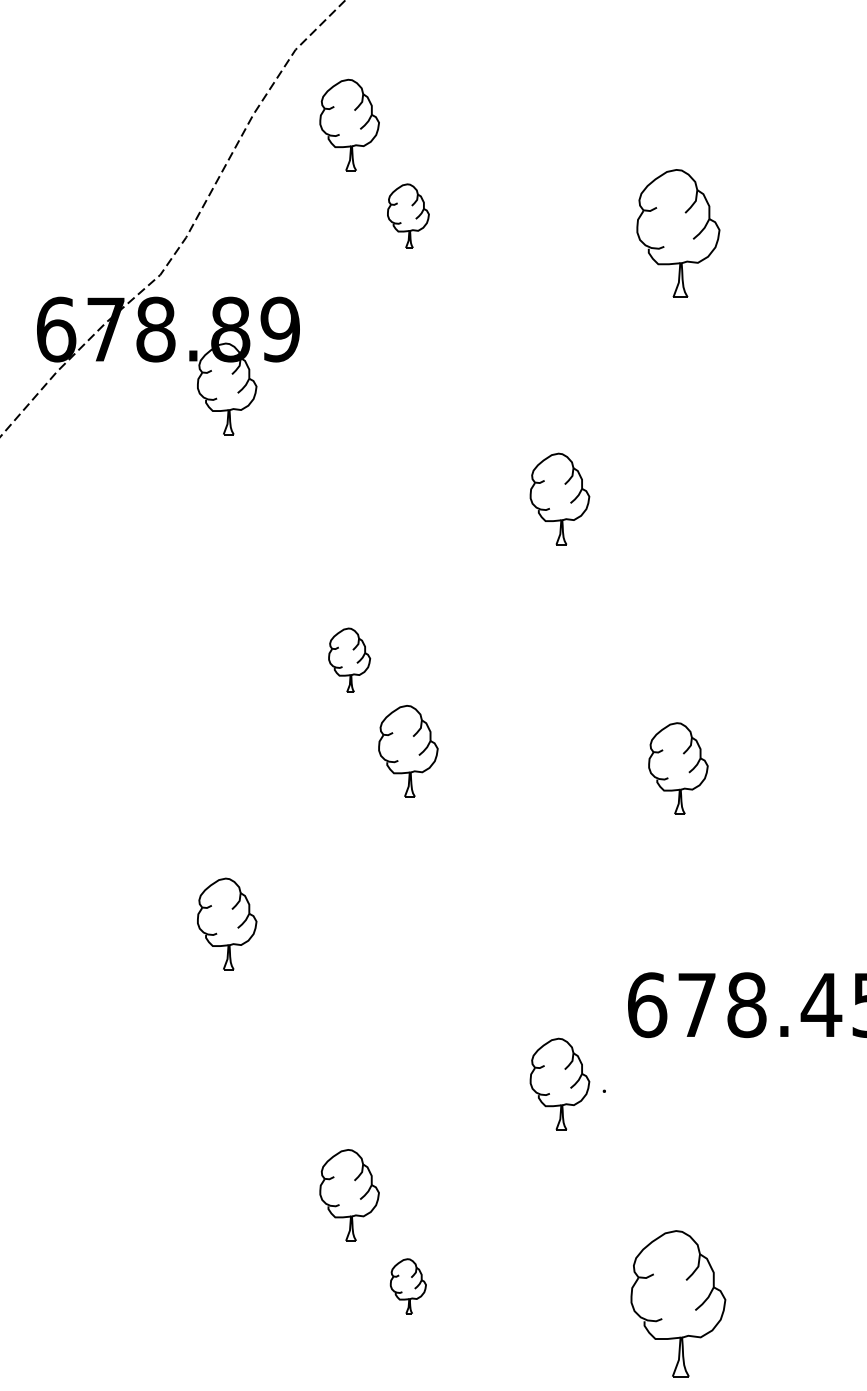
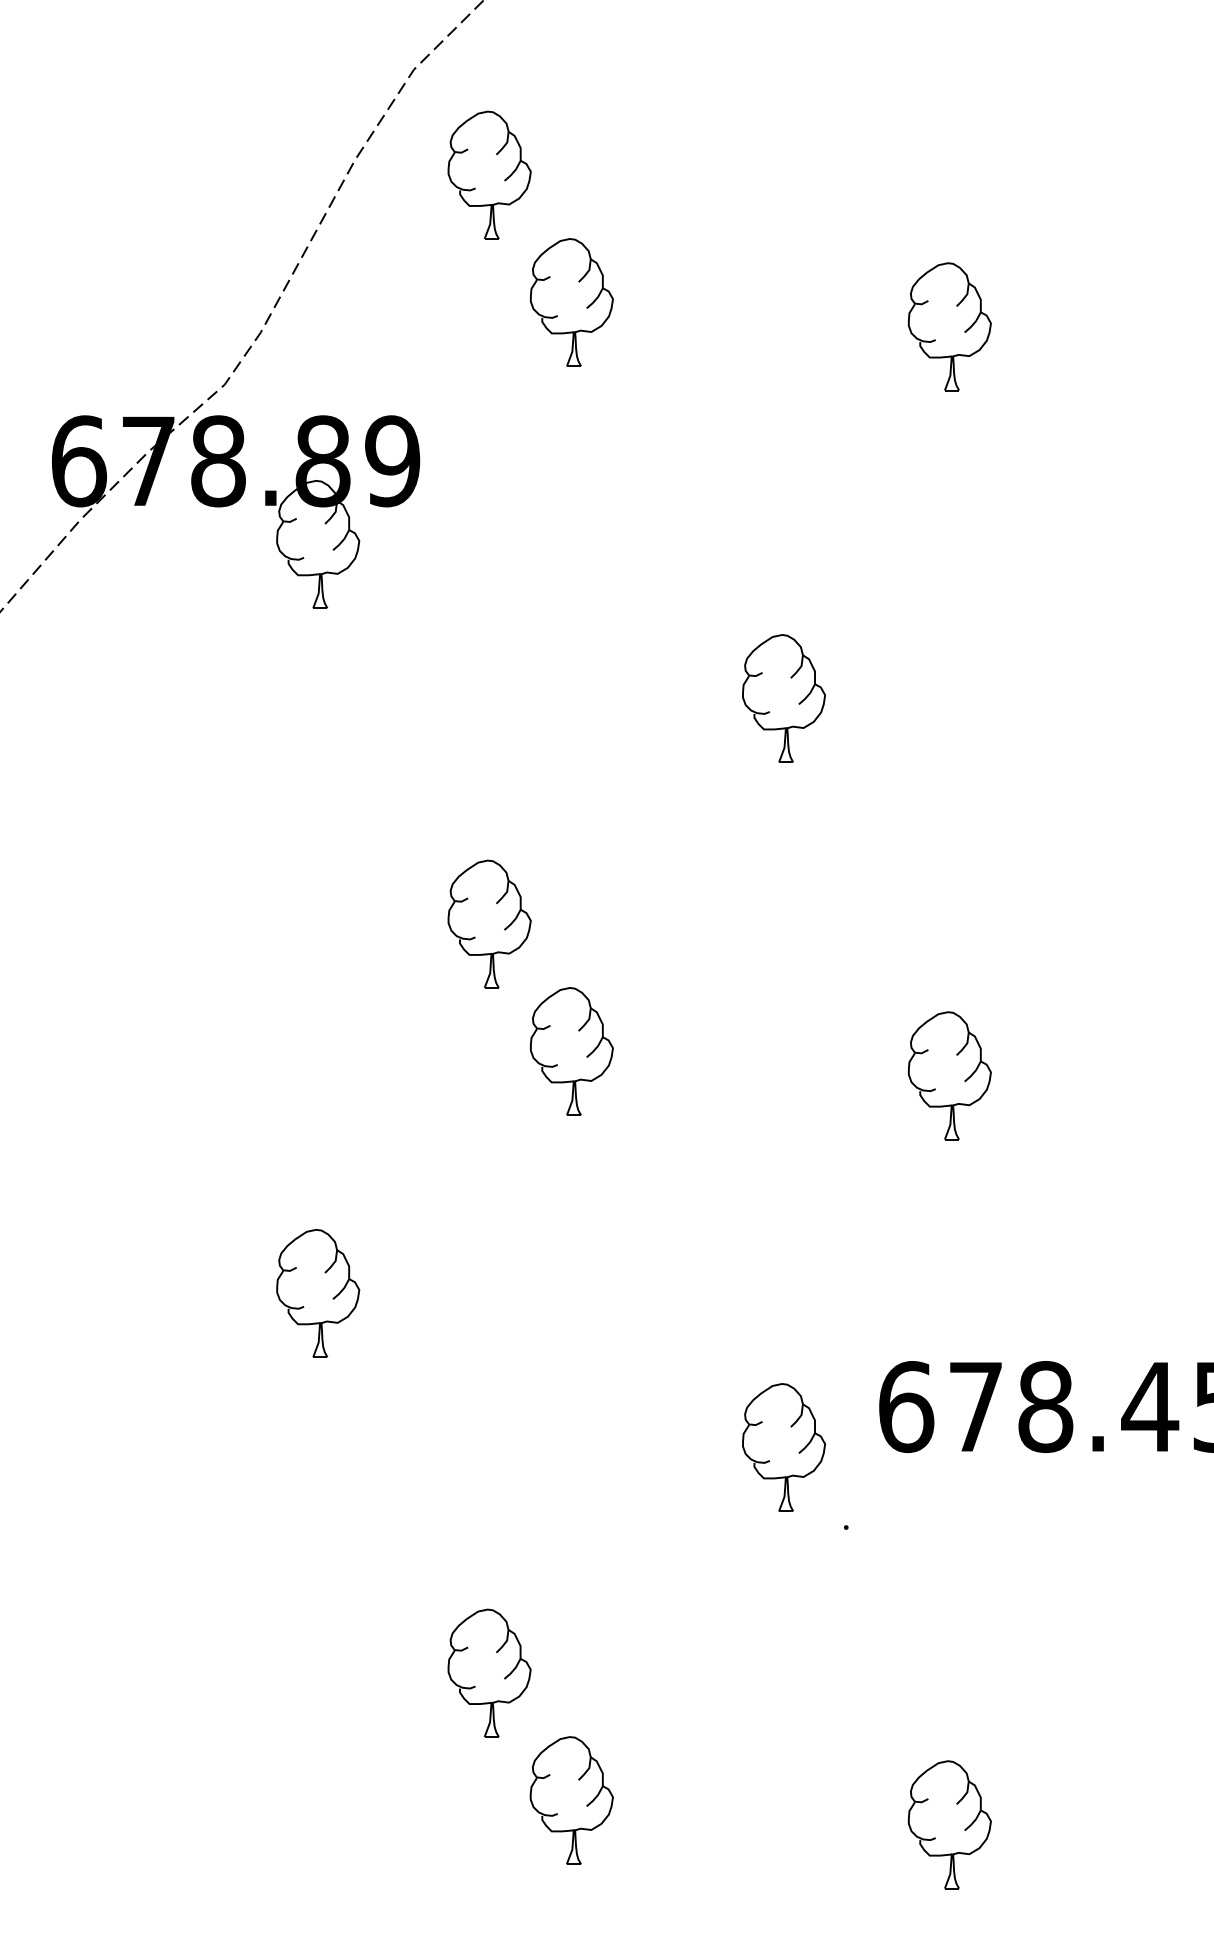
part: (408, 215) -> (572, 301), size x1.43
part: (678, 233) -> (949, 326), size x0.71
part: (349, 660) -> (489, 924), size x1.43
part: (559, 1083) -> (783, 1446), moved
part: (408, 1286) -> (572, 1800), size x1.67
part: (678, 1303) -> (949, 1824), size x0.62

